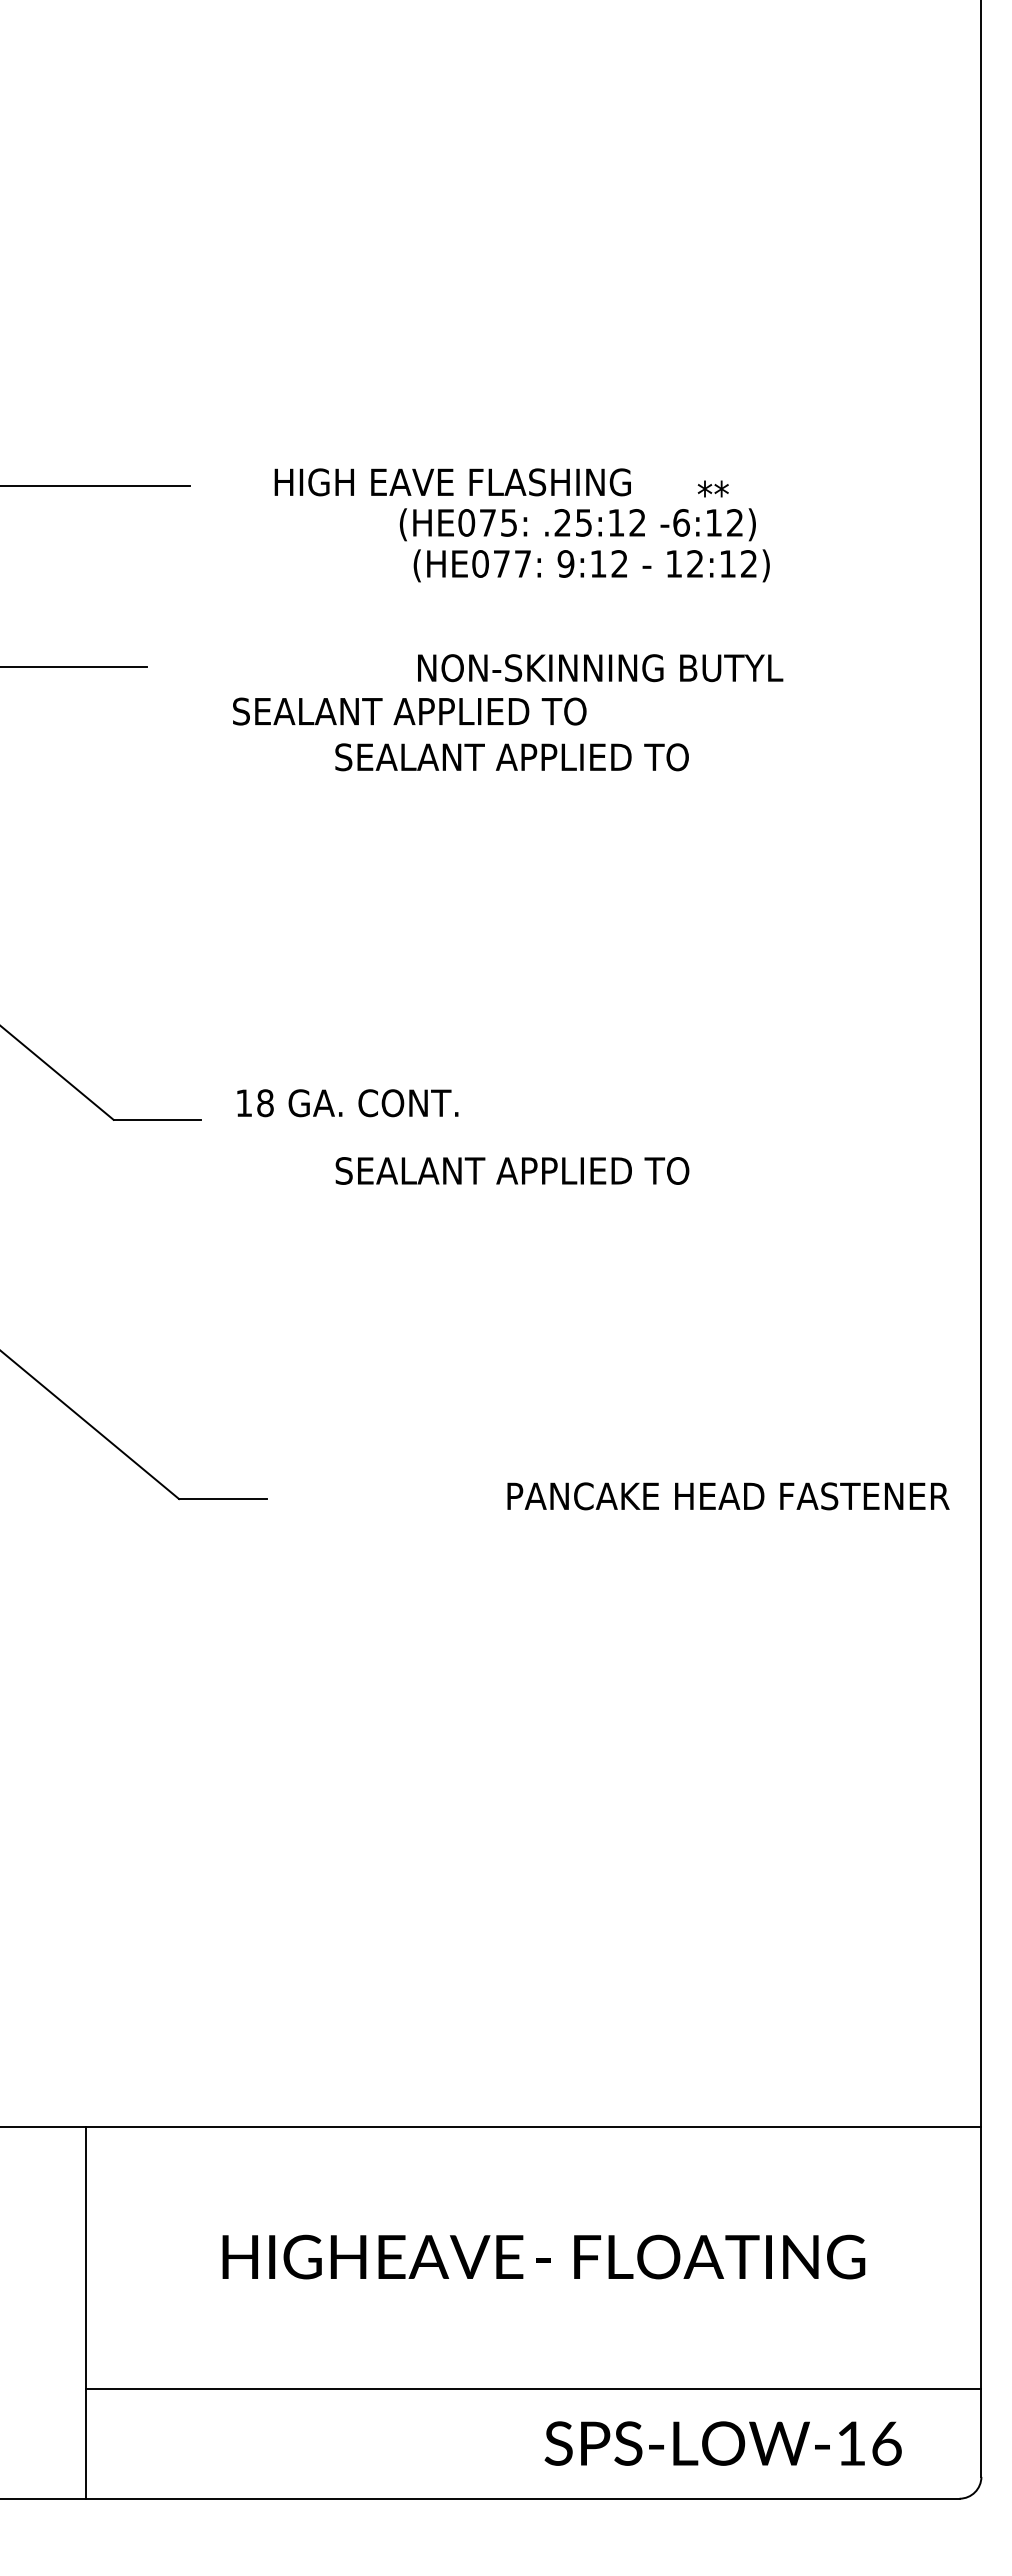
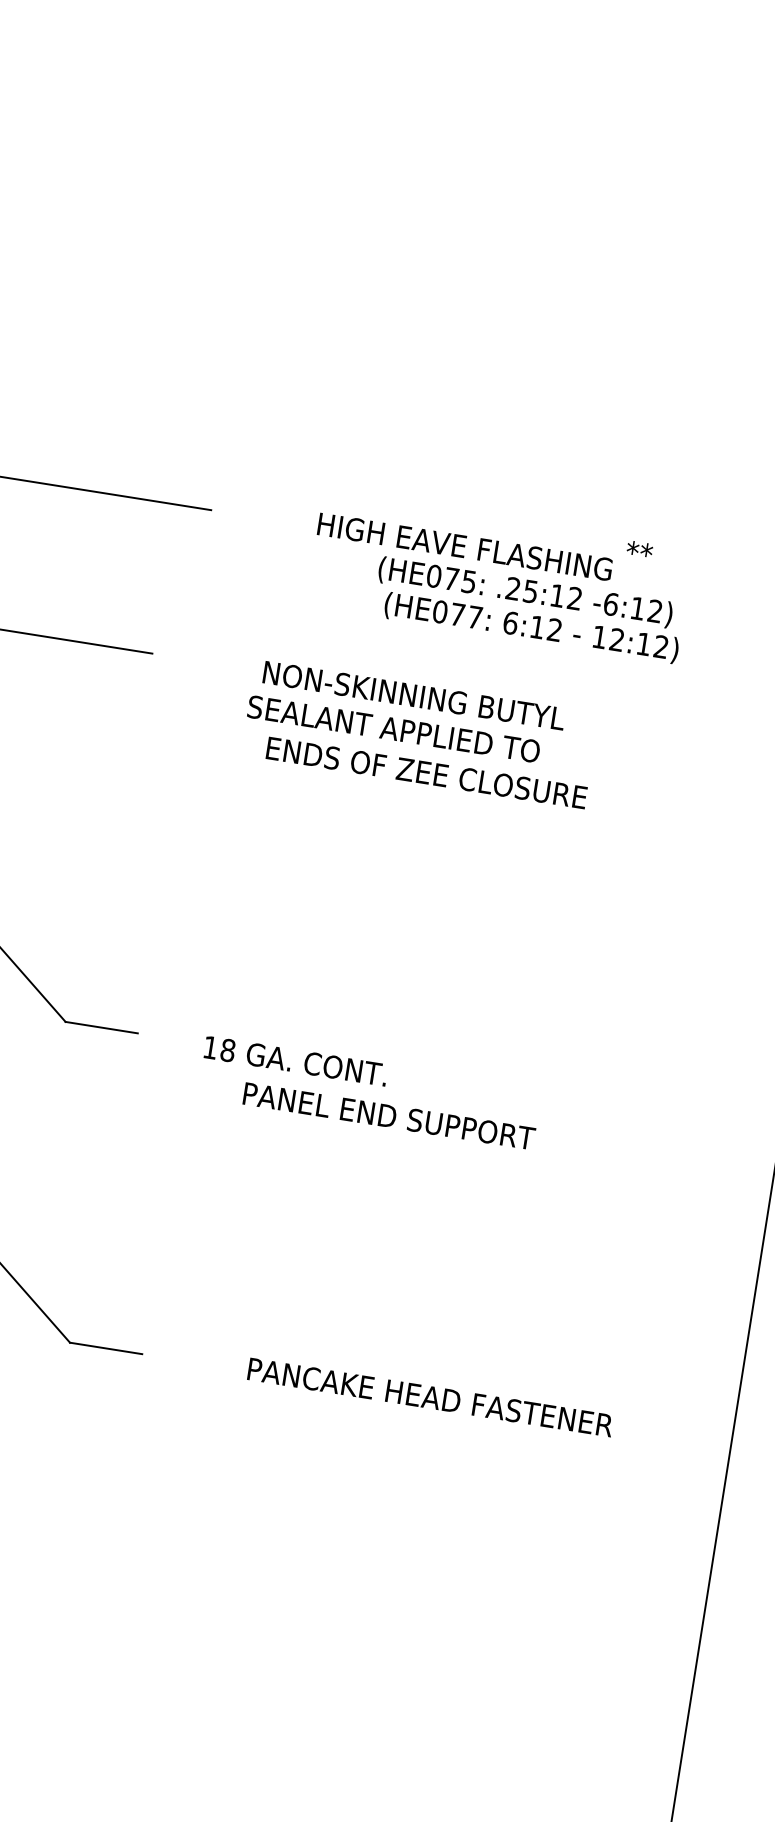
text: (452, 482) -> (464, 547), moved
text: (712, 488) -> (639, 548), moved
text: (565, 563) -> (510, 622), 9:12 -> 6:12
text: (600, 668) -> (414, 696), moved
text: (409, 711) -> (393, 729), moved
text: (494, 757) -> (426, 773), SEALANT APPLIED TO -> ENDS OF ZEE CLOSURE
text: (347, 1103) -> (295, 1061), moved
text: (513, 1170) -> (388, 1115), SEALANT APPLIED TO -> PANEL END SUPPORT
text: (728, 1496) -> (430, 1397), moved

